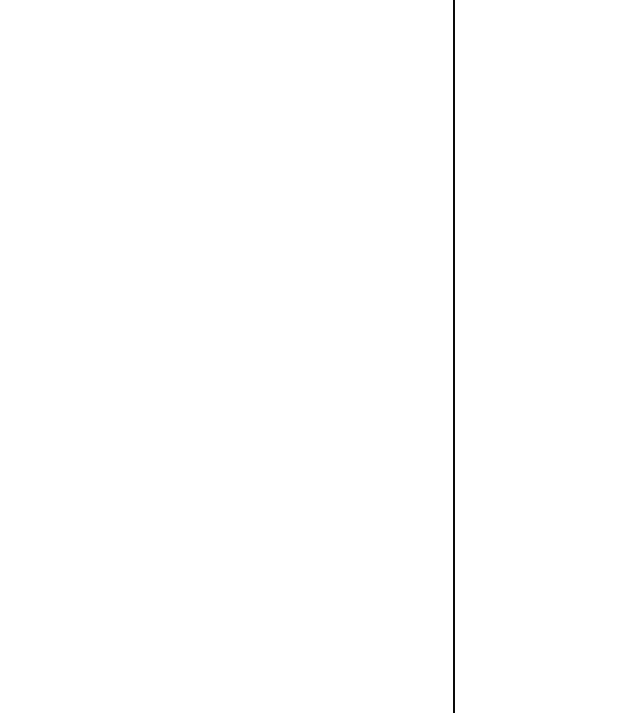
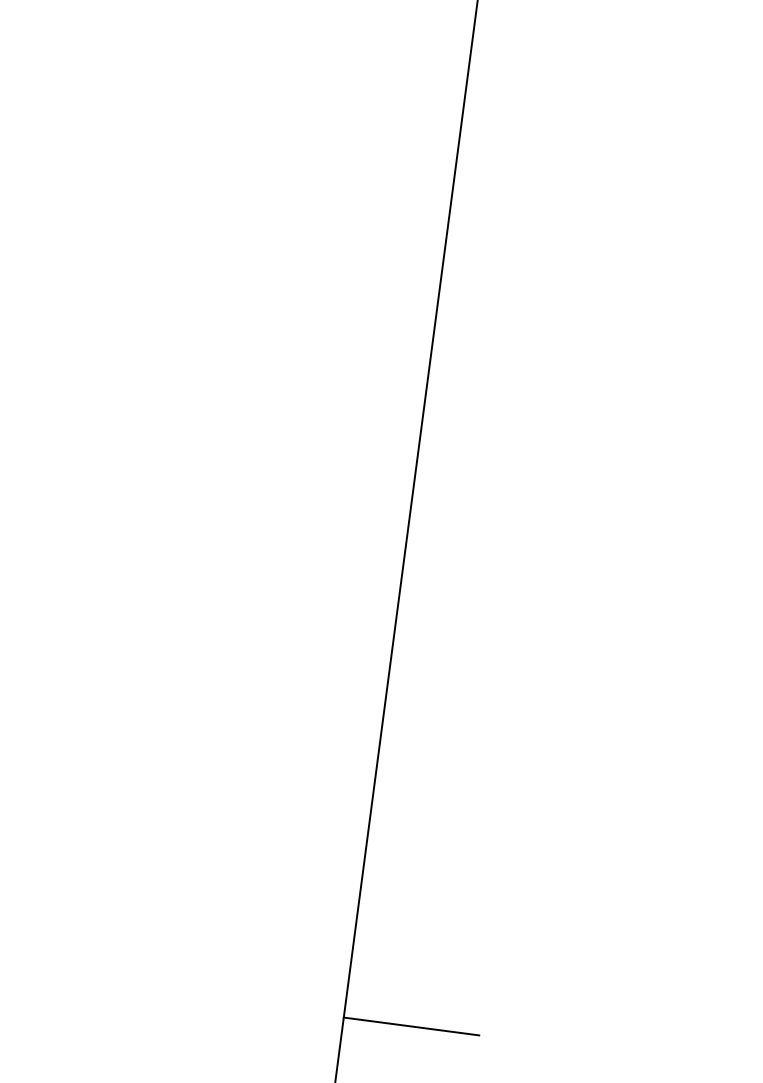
line: (497, 675) -> (410, 1025), added

